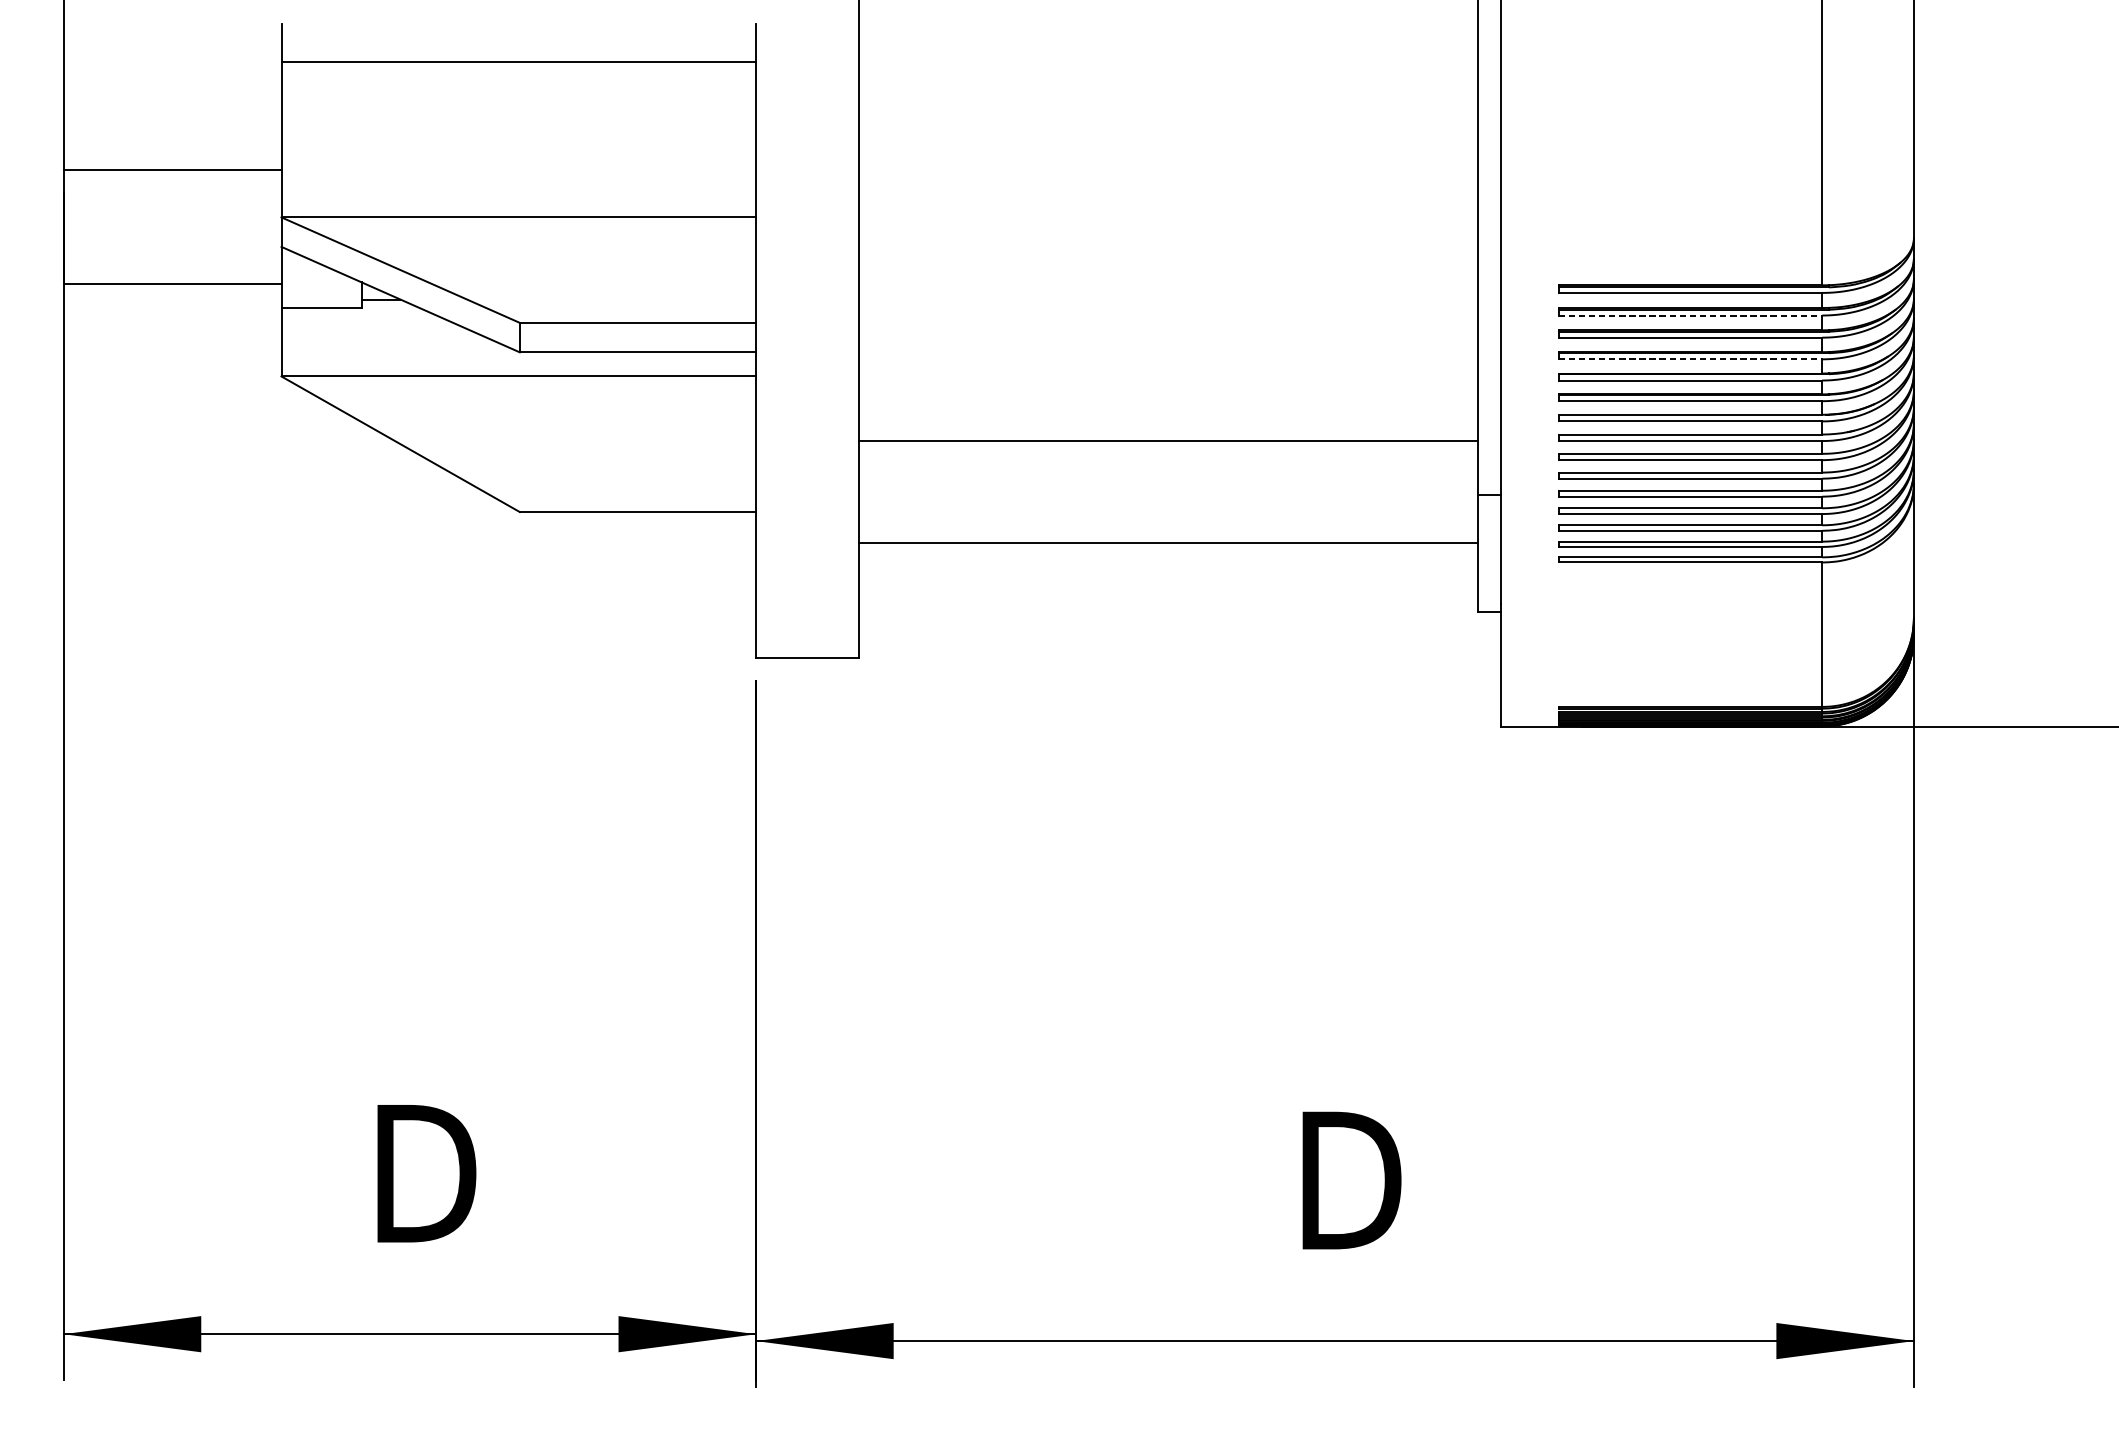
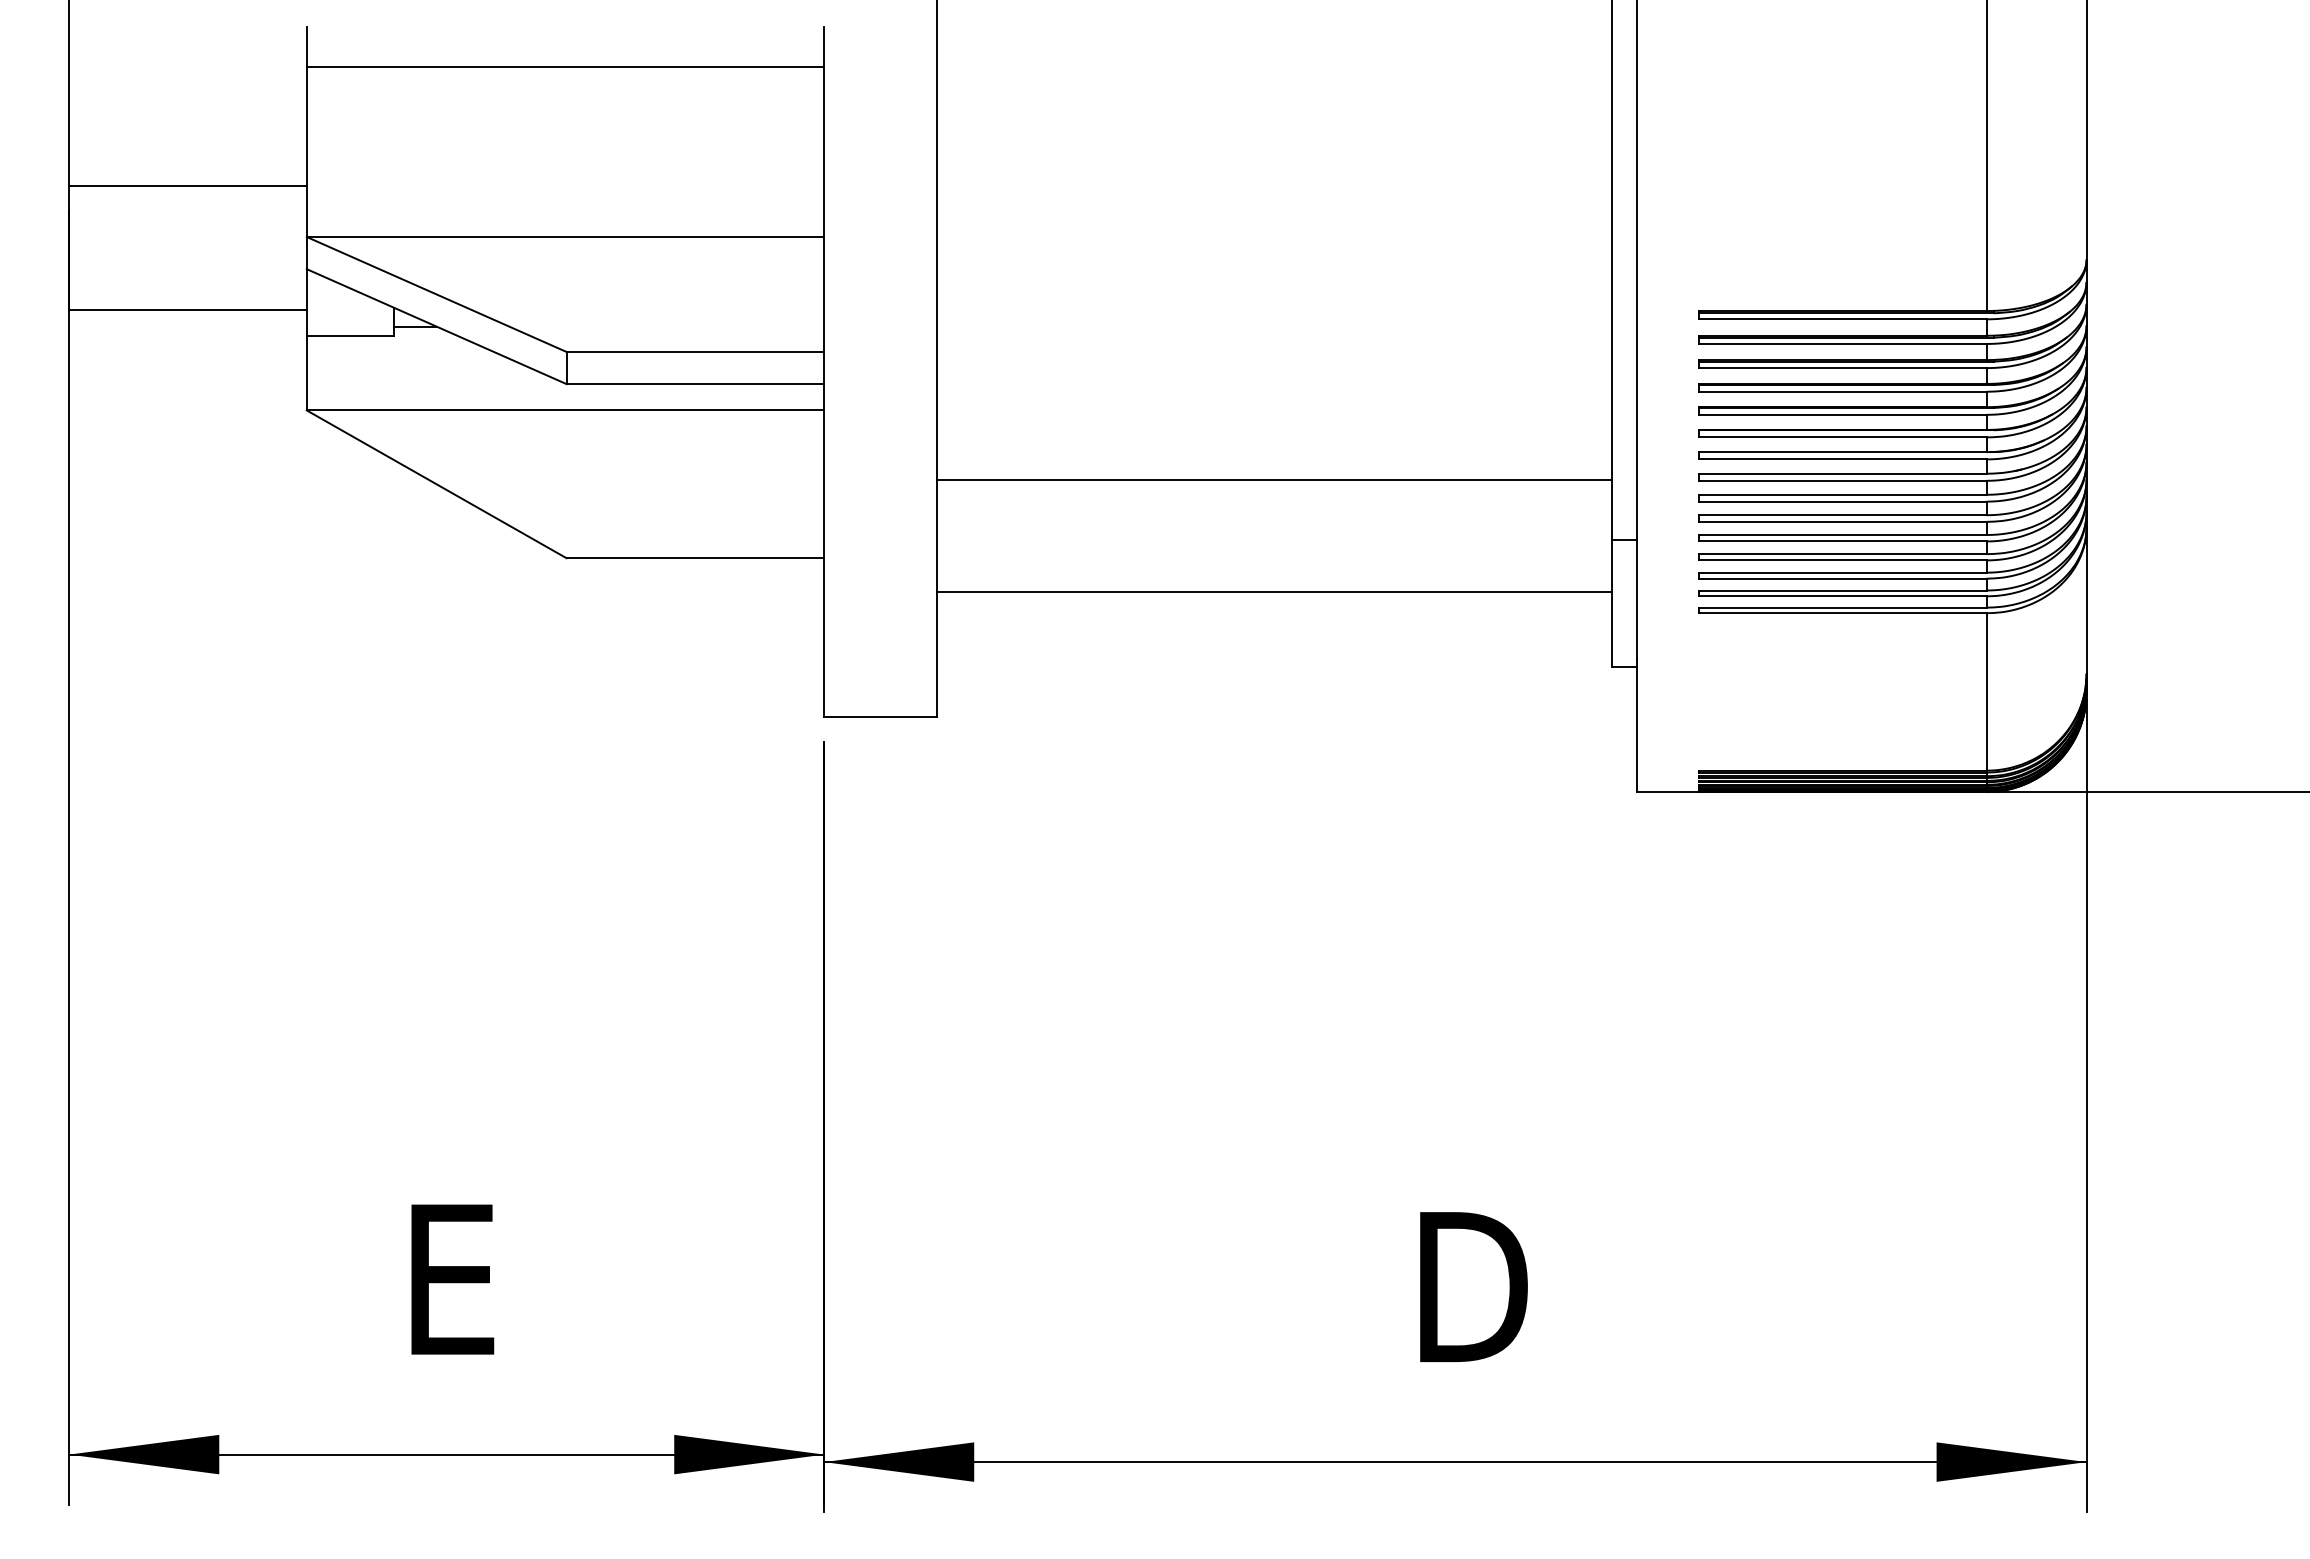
line: (1690, 315) -> (1842, 343), dashed -> solid
line: (1690, 359) -> (1842, 391), dashed -> solid
text: (435, 1173) -> (474, 1279), D -> E

